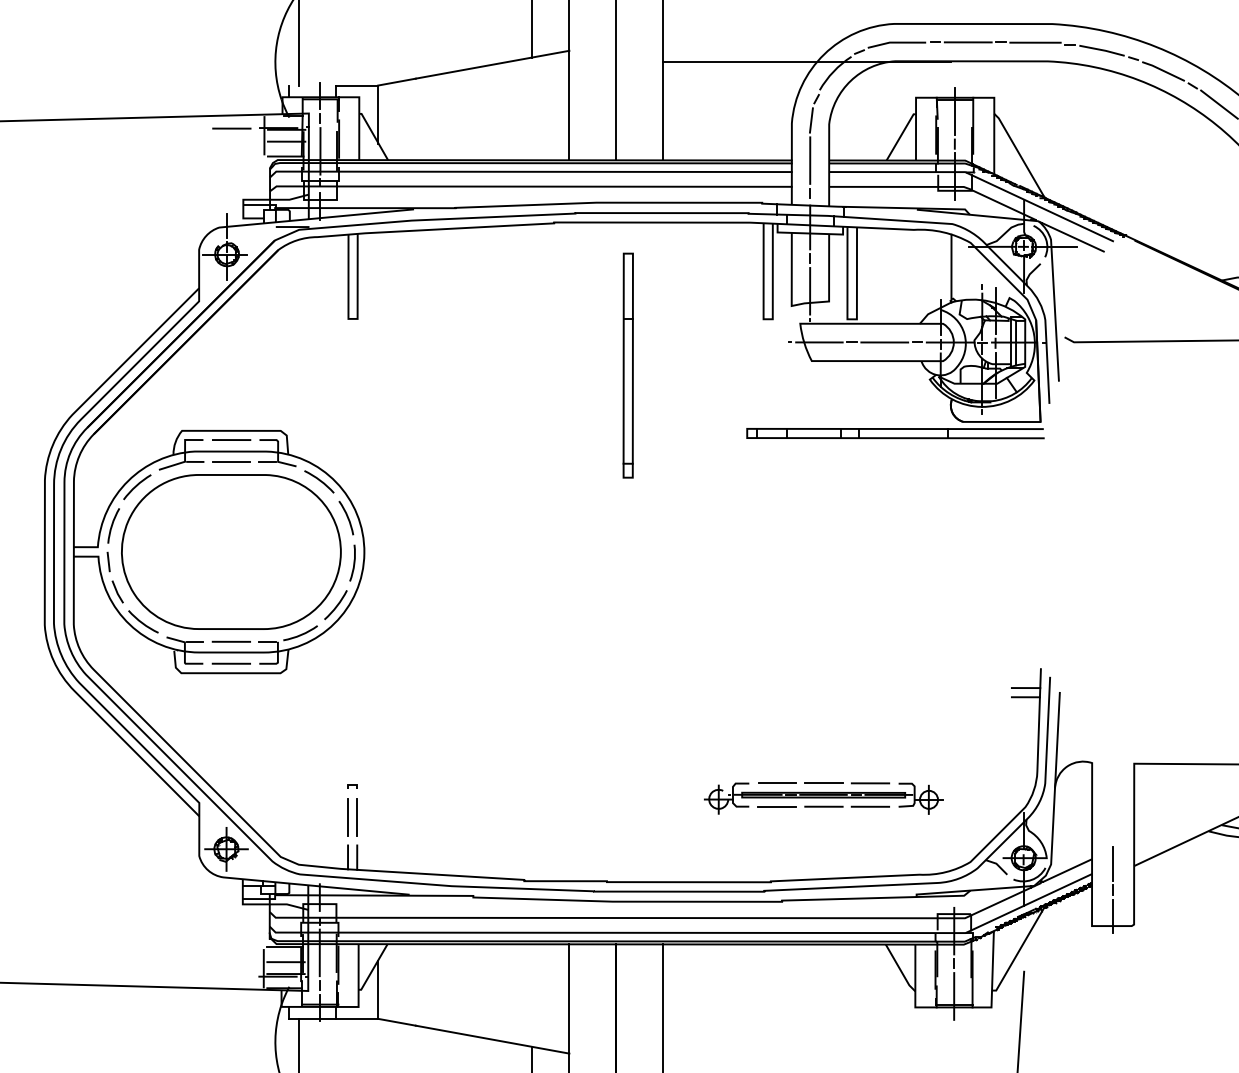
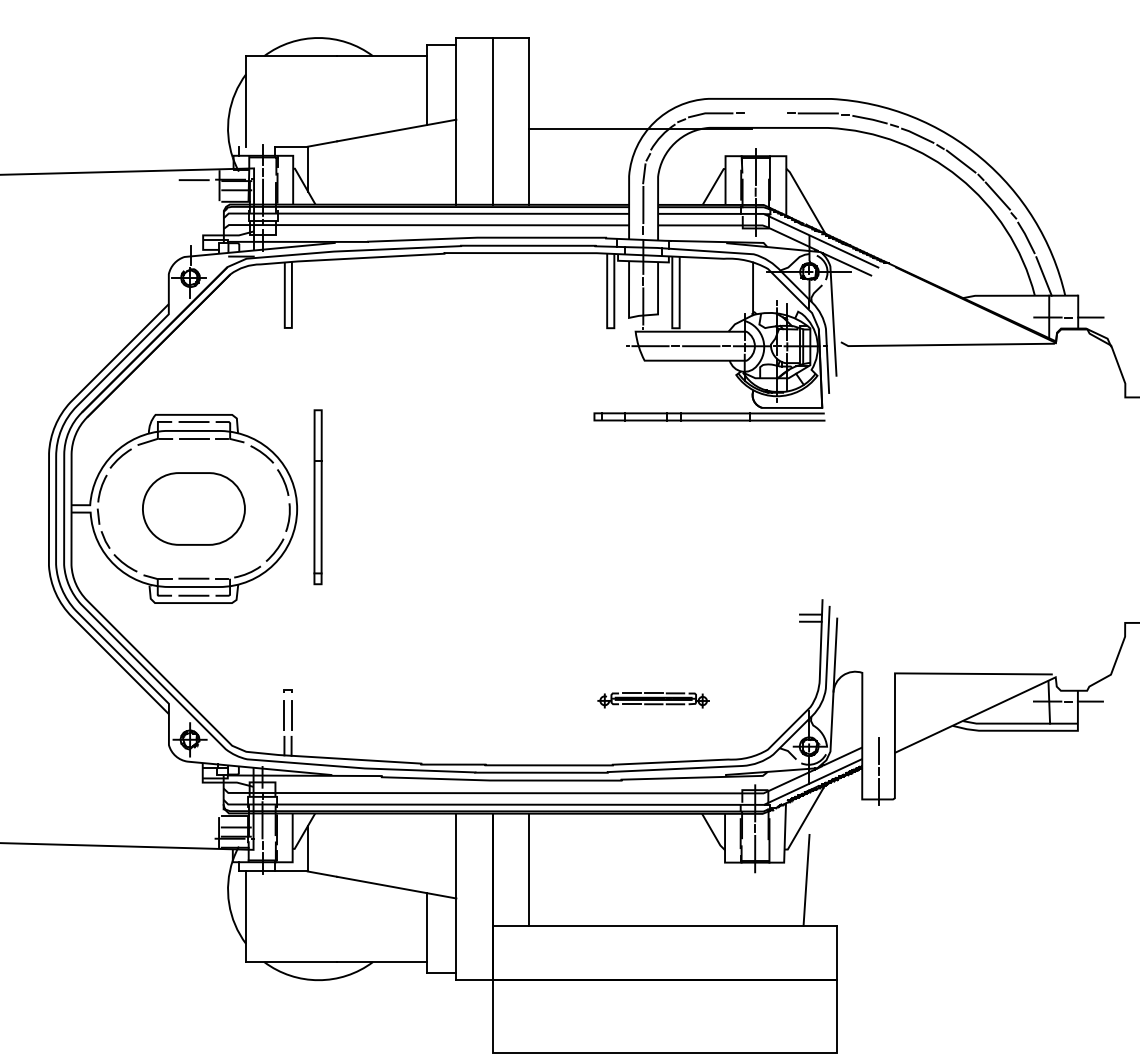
line: (967, 42) -> (765, 113), removed
part: (627, 365) -> (317, 497), moved
part: (230, 551) -> (193, 508), size x0.6
part: (823, 798) -> (653, 700), size x0.6

